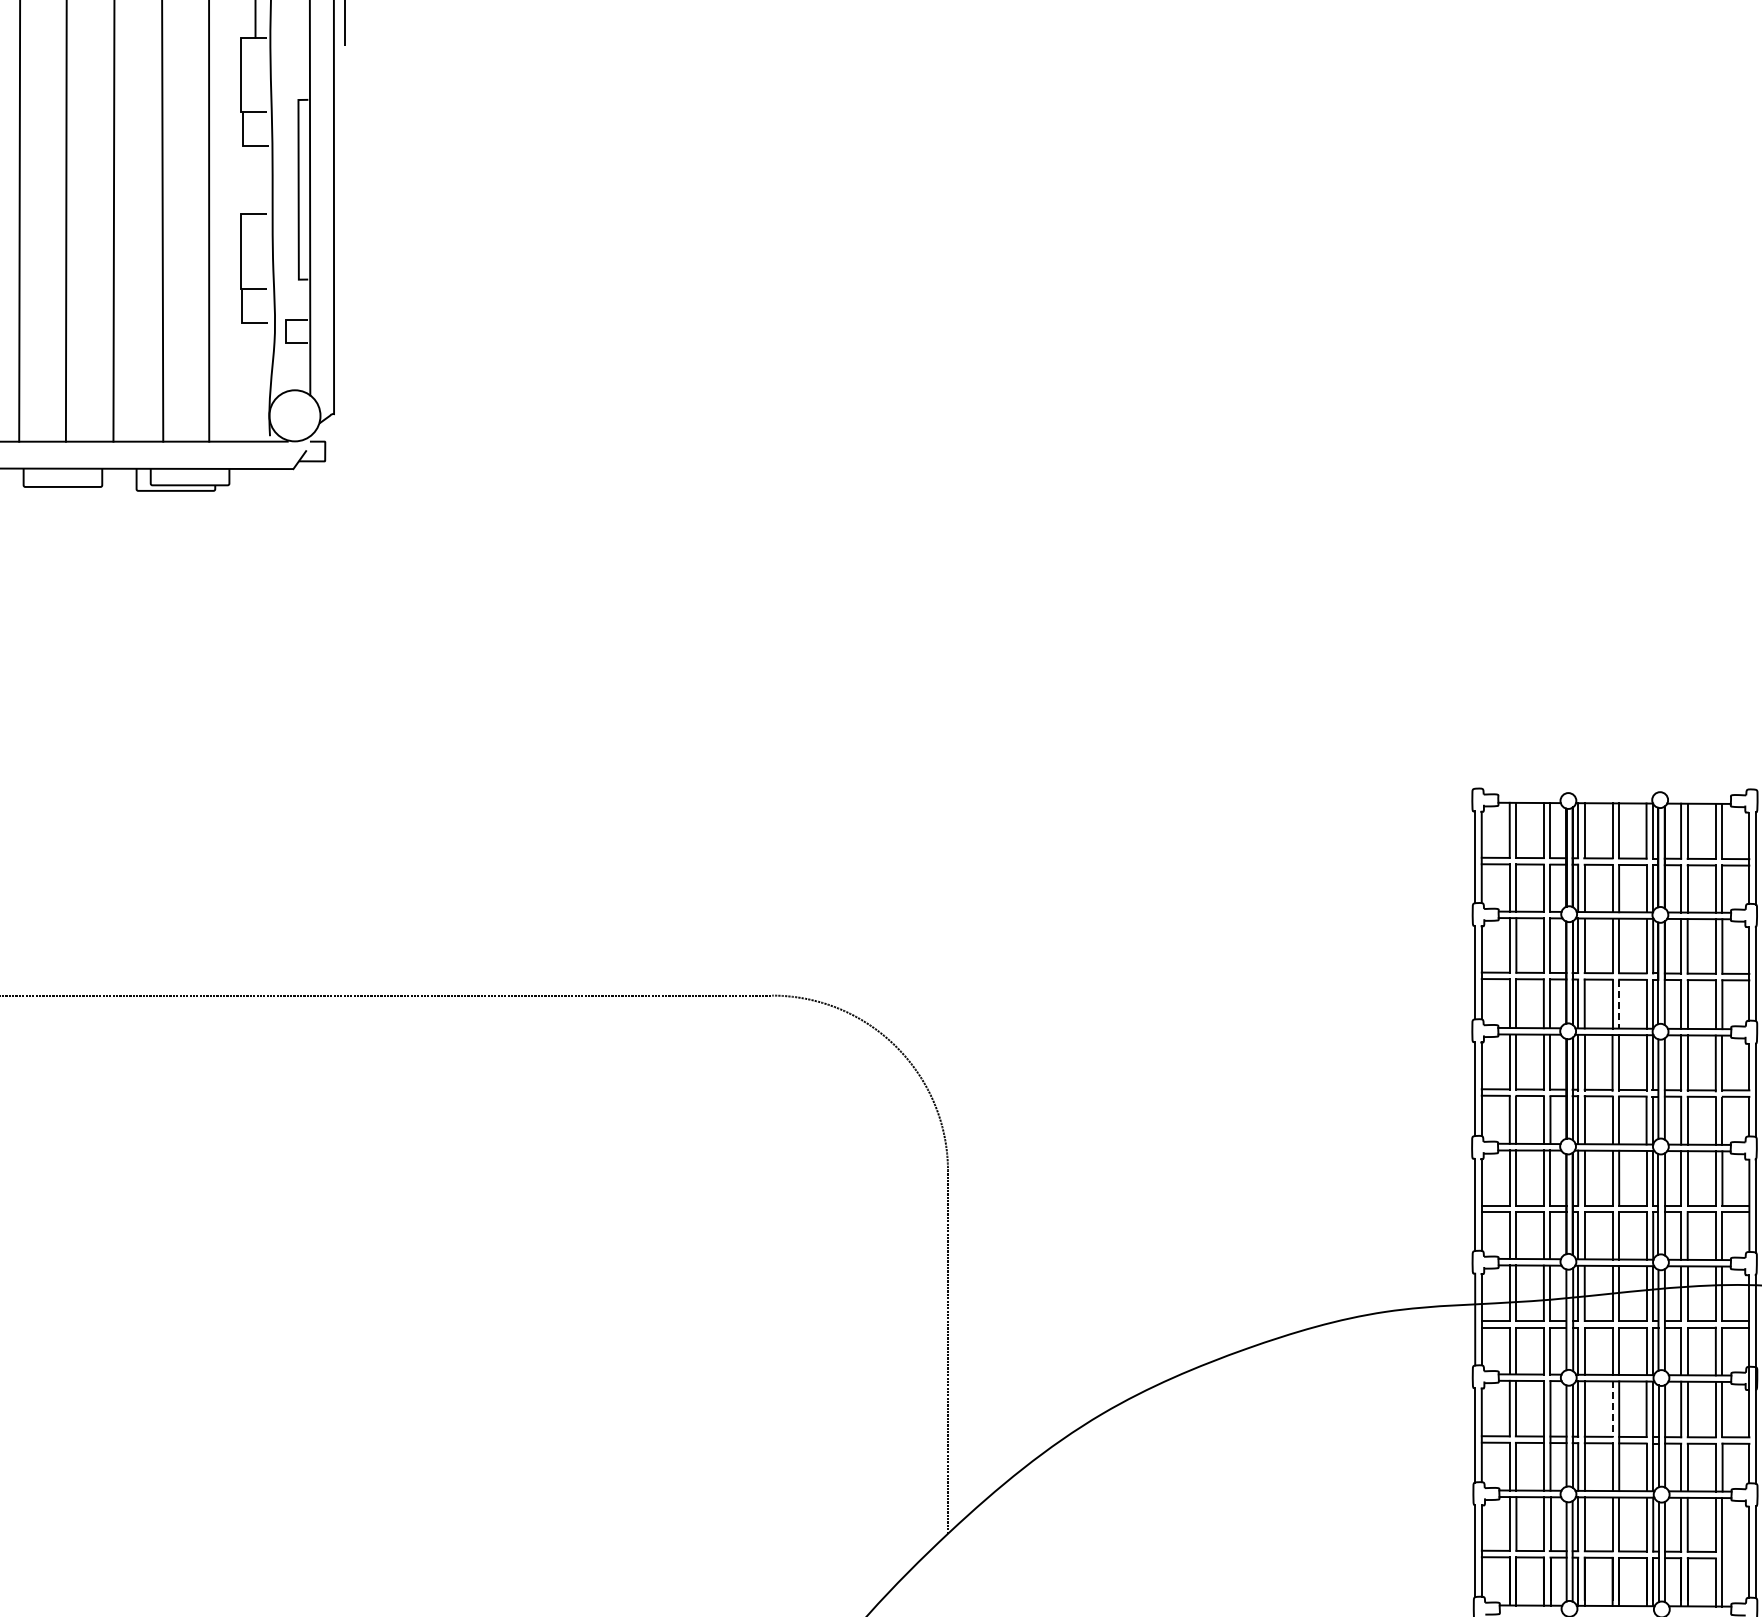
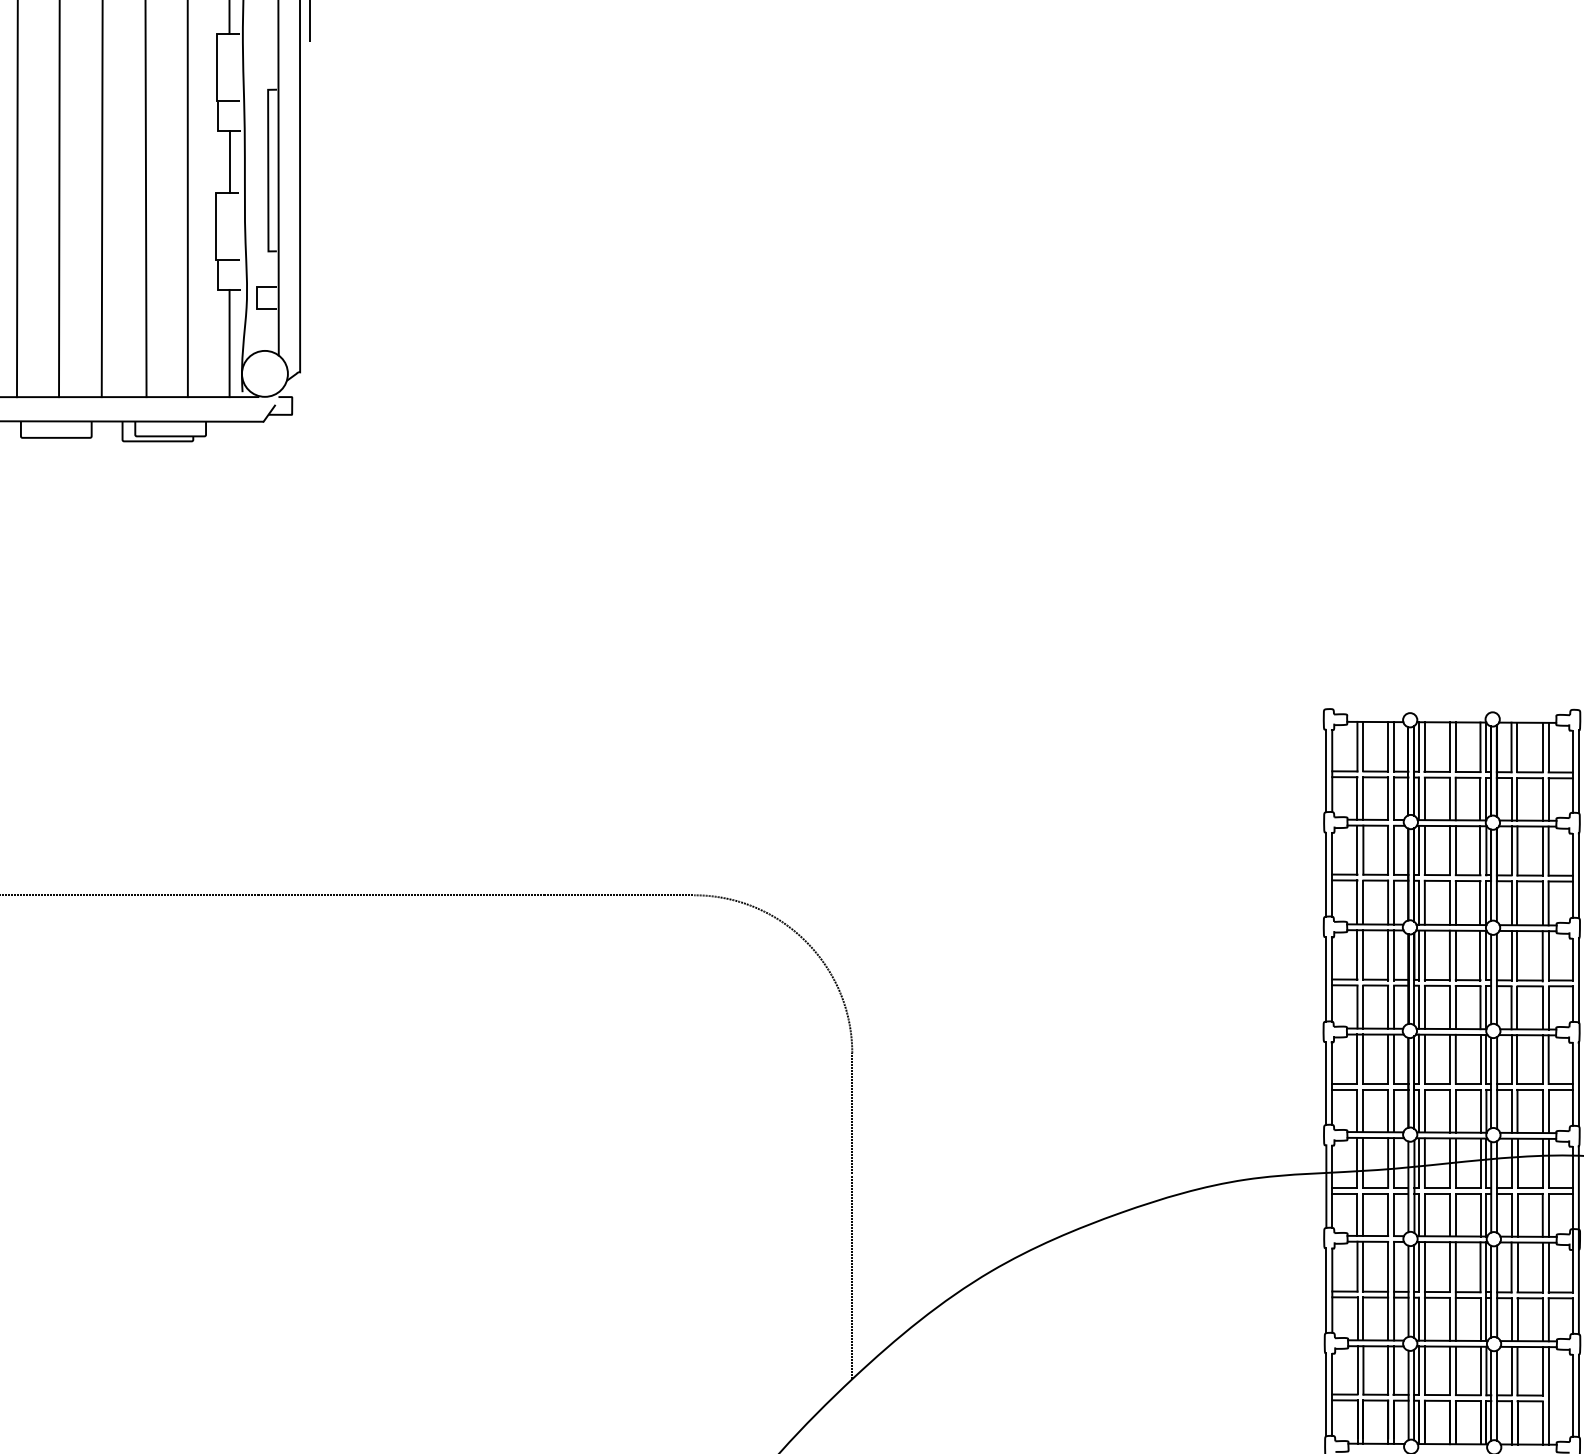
line: (255, 179) -> (229, 161), added
line: (255, 381) -> (229, 342), added
line: (1619, 1004) -> (1456, 903), dashed -> solid
line: (1612, 1409) -> (1449, 1267), dashed -> solid

